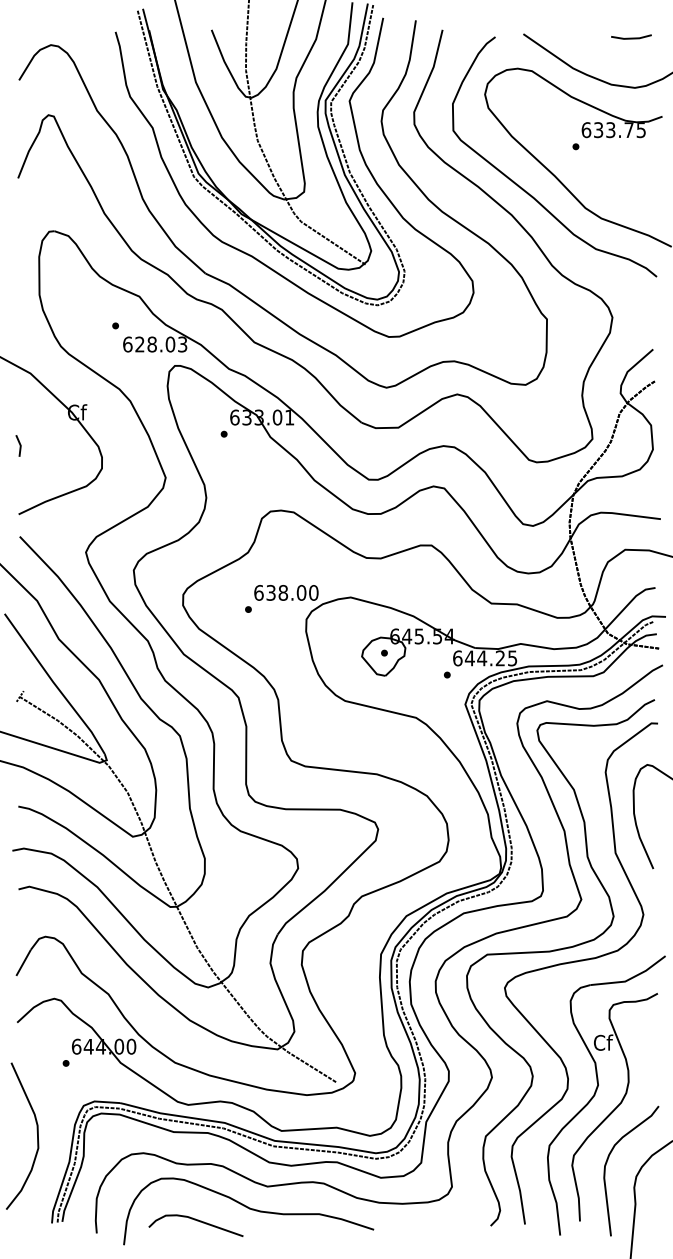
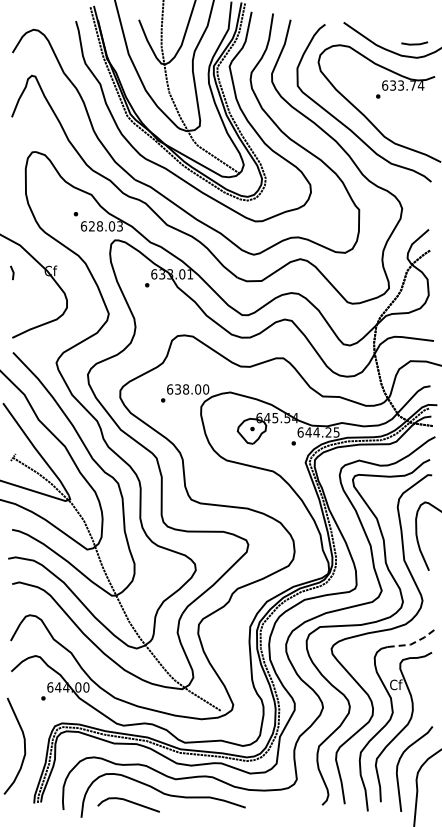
line: (631, 37) -> (414, 43), moved
text: (640, 129) -> (420, 85), 633.75 -> 633.74
line: (18, 445) -> (12, 272), moved
line: (631, 978) -> (414, 642), solid -> dashed

